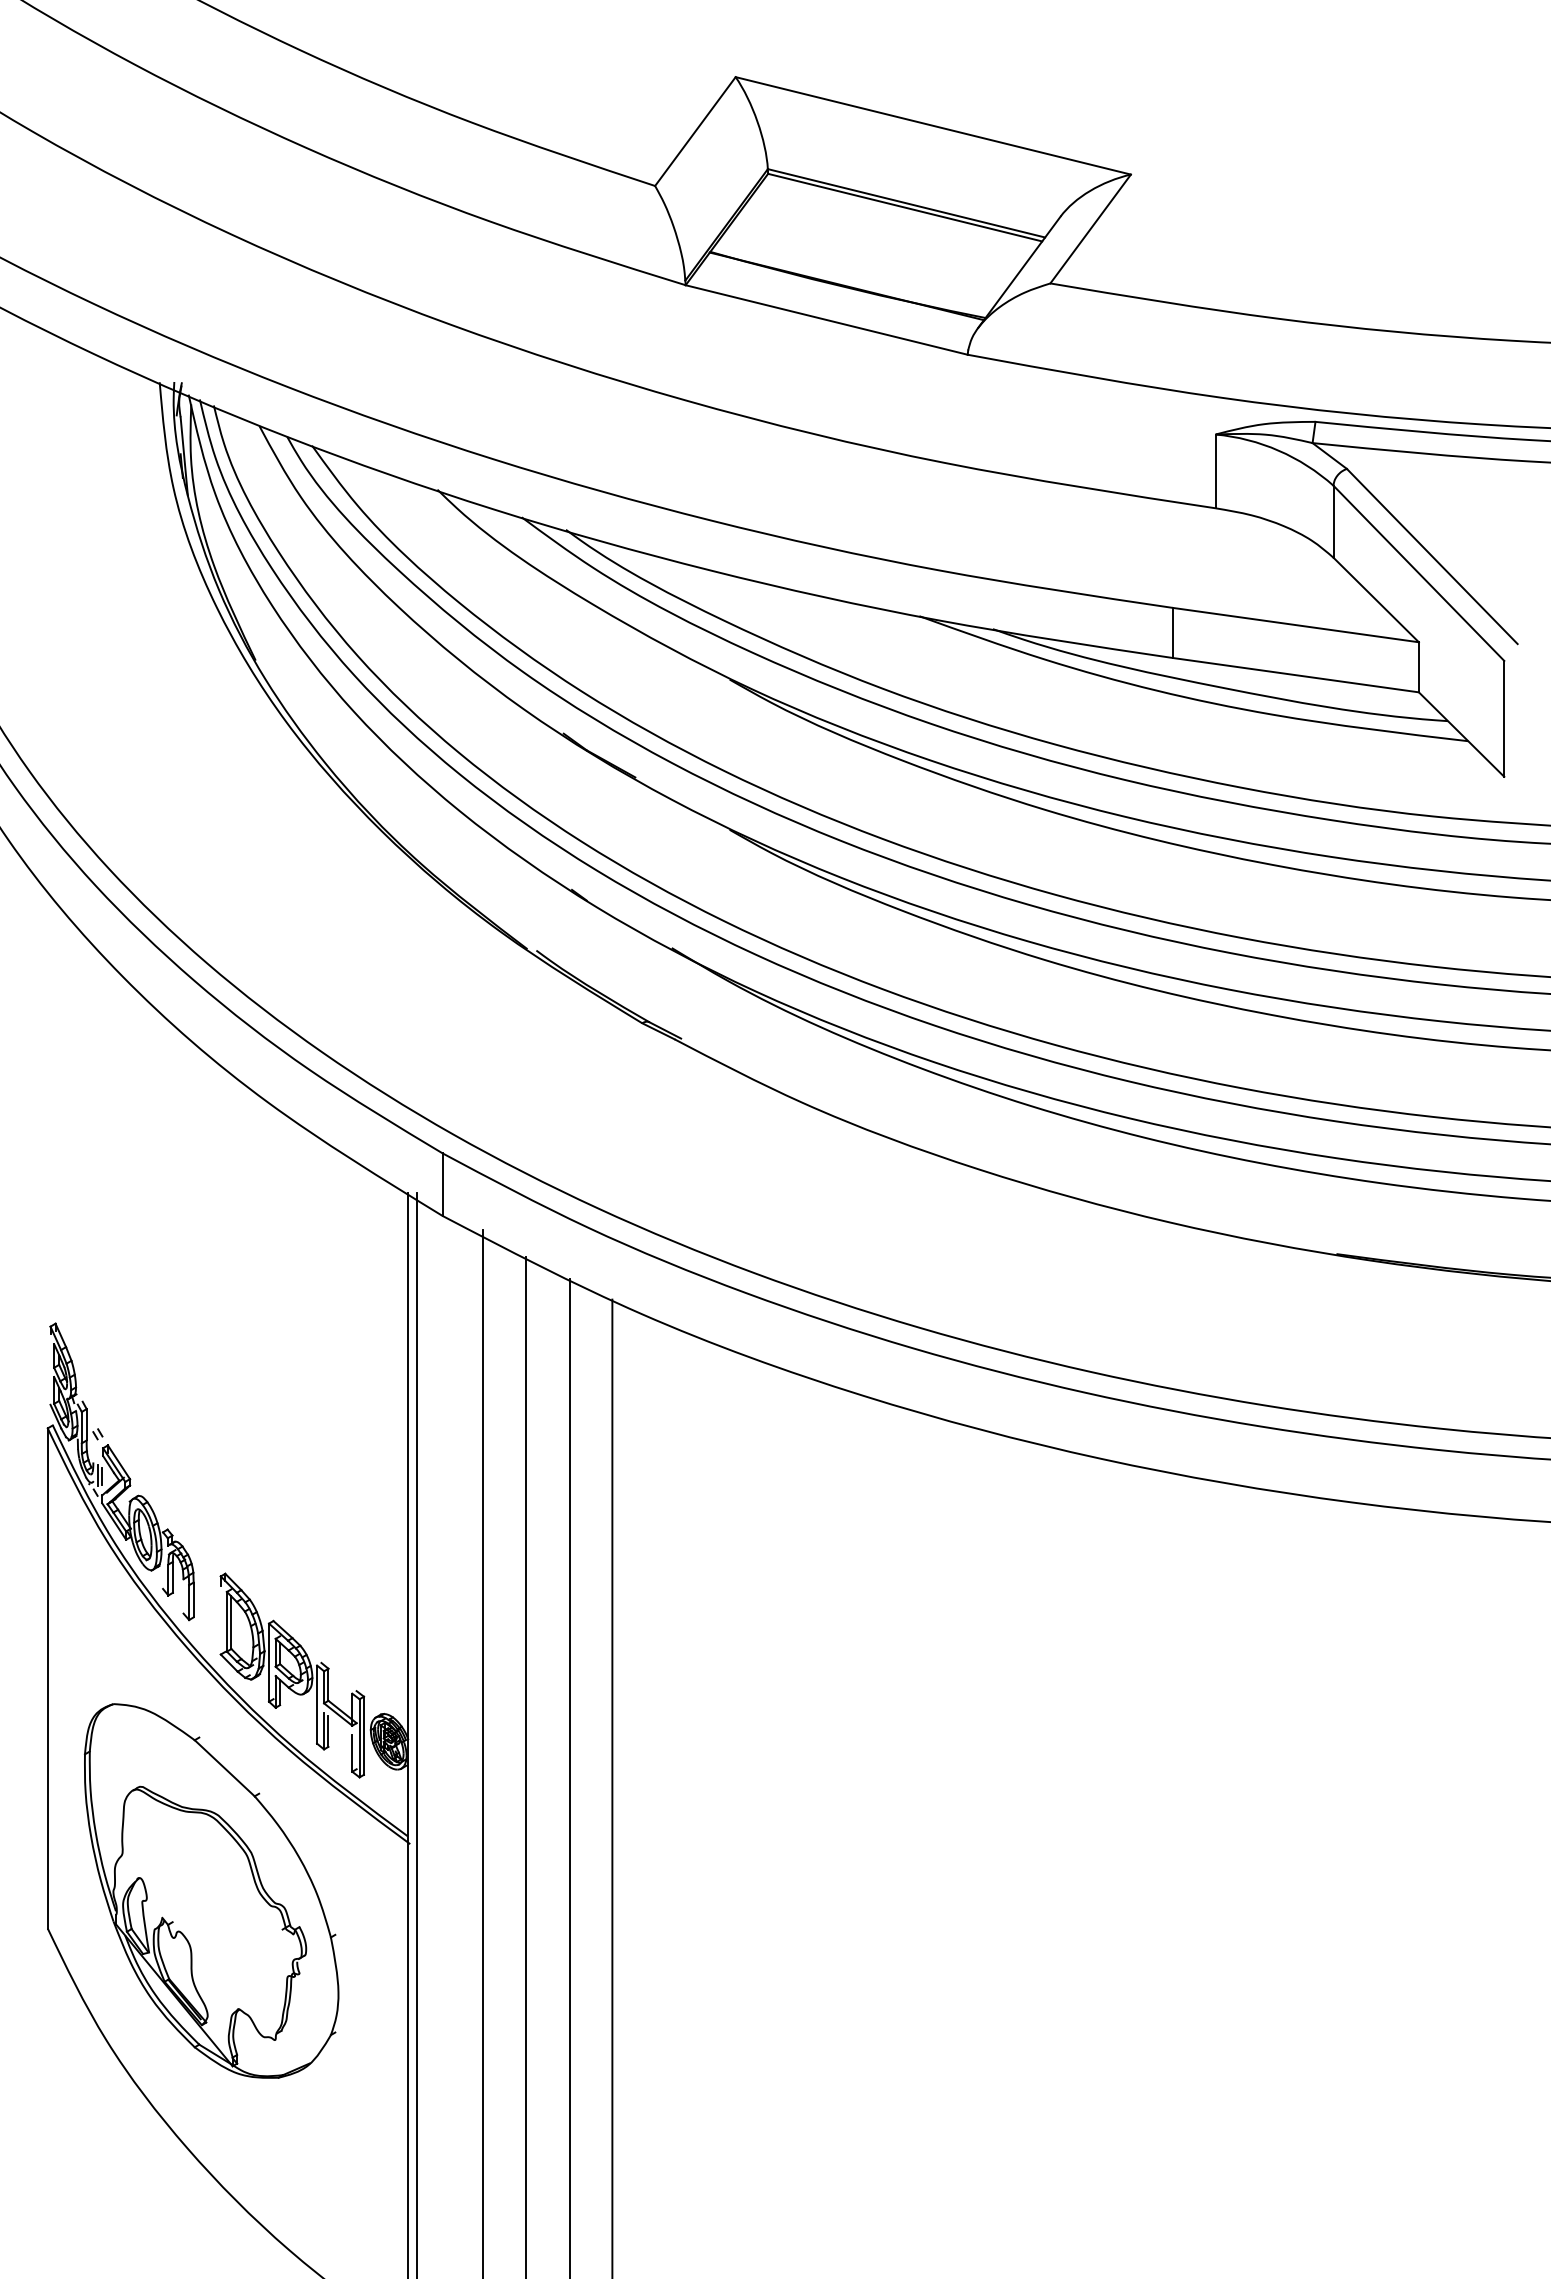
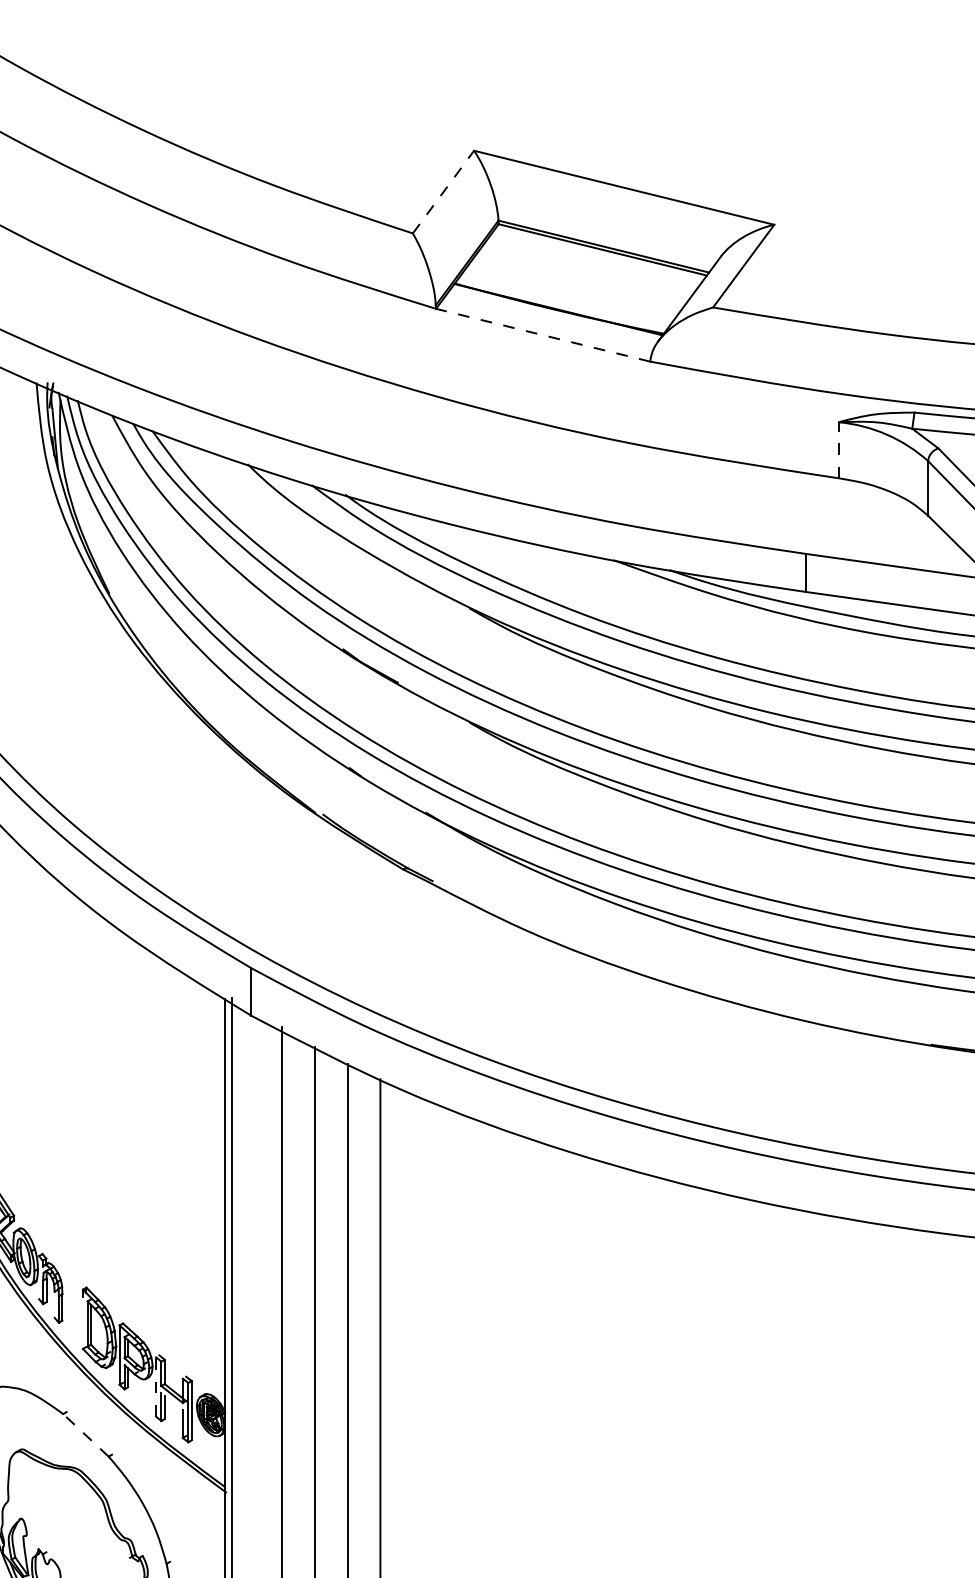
line: (695, 131) -> (443, 192), solid -> dashed
line: (826, 319) -> (543, 334), solid -> dashed
line: (1215, 471) -> (838, 450), solid -> dashed
line: (317, 1704) -> (156, 1386), solid -> dashed
line: (224, 1767) -> (85, 1434), solid -> dashed

